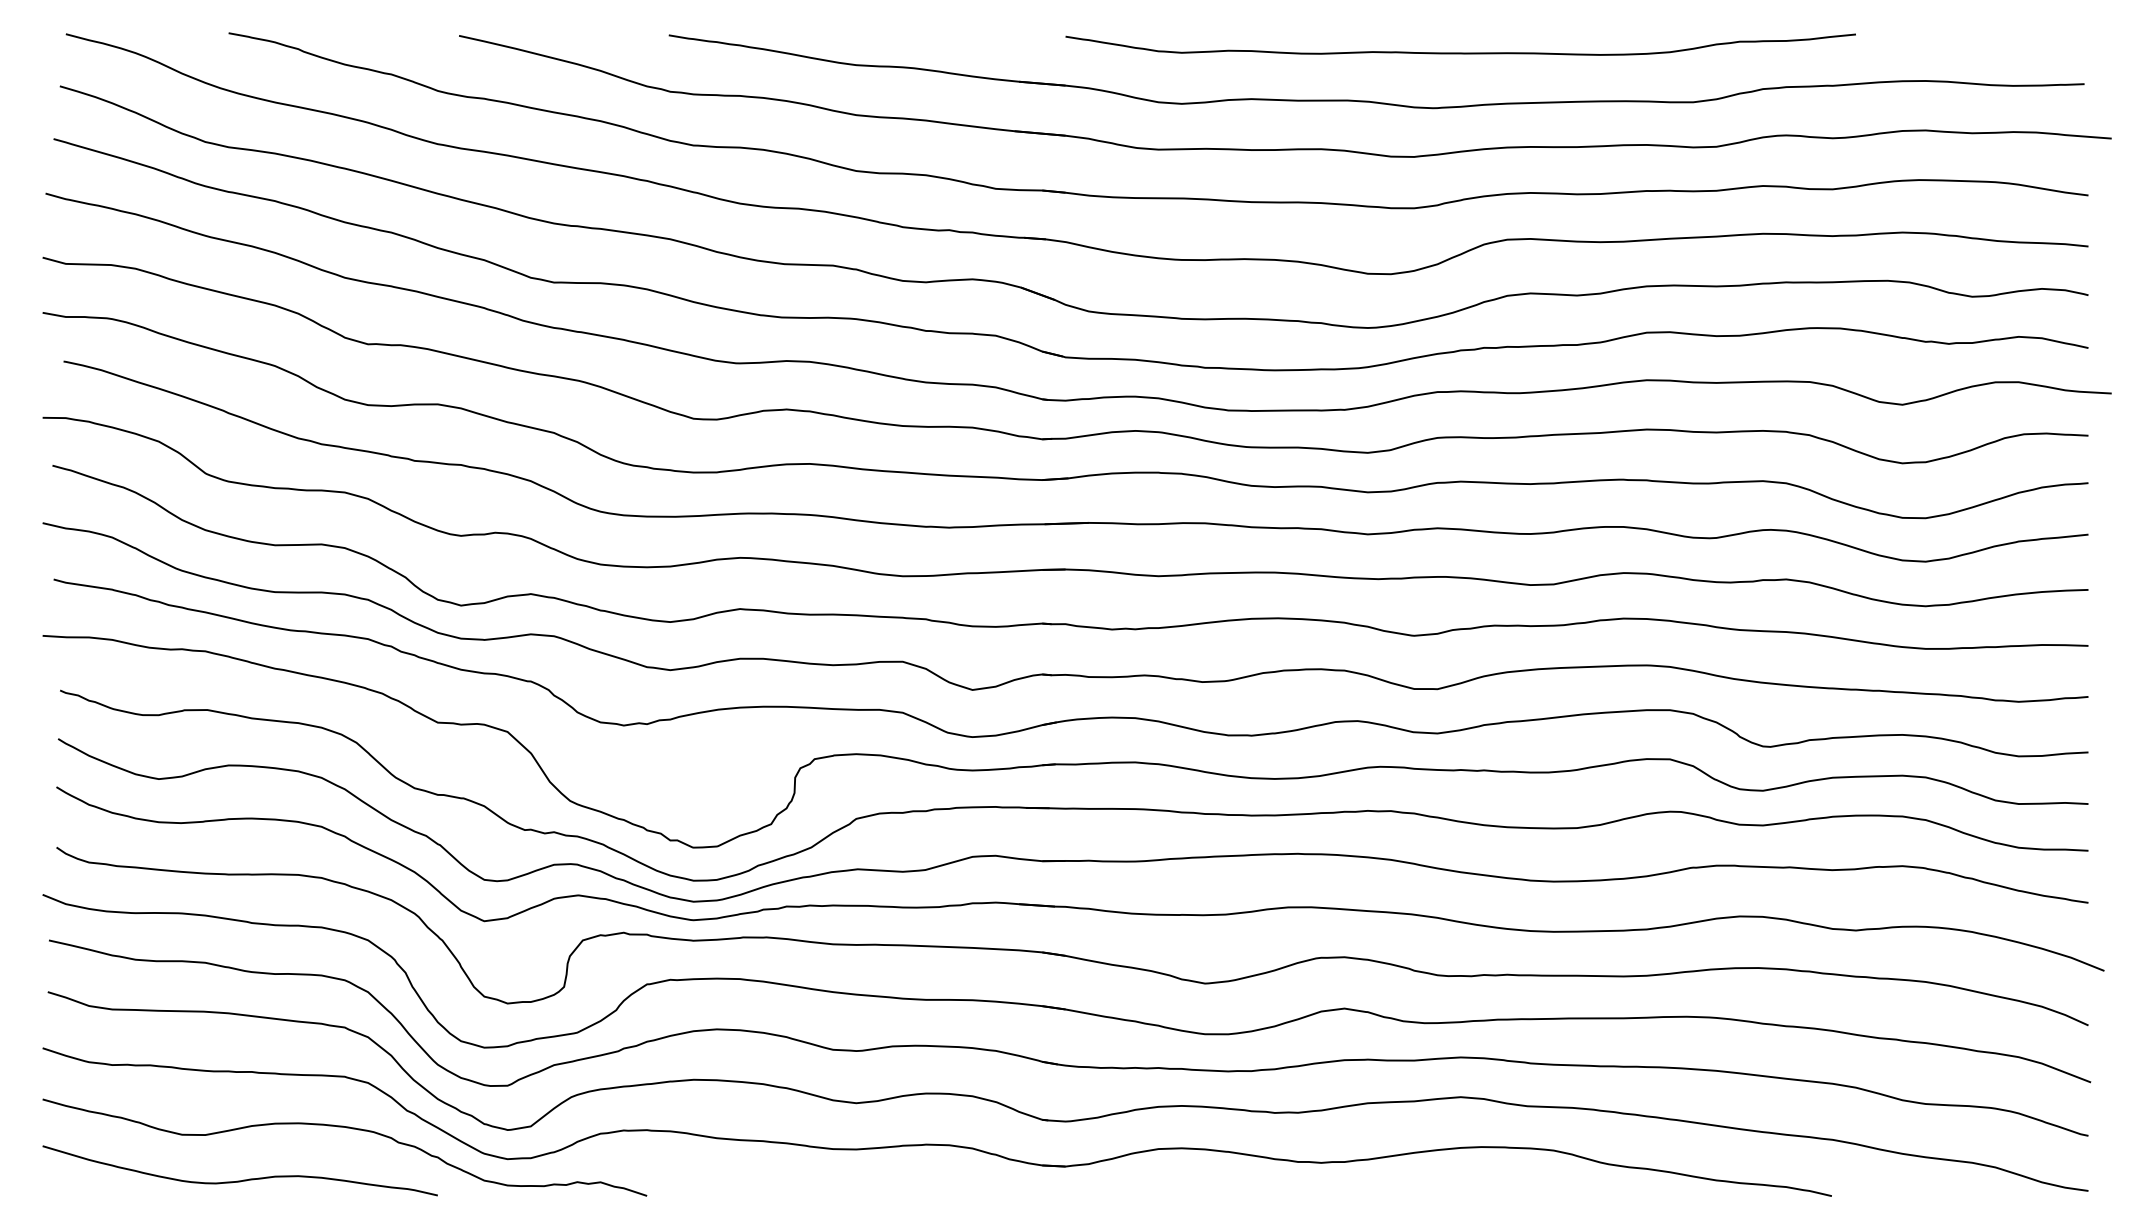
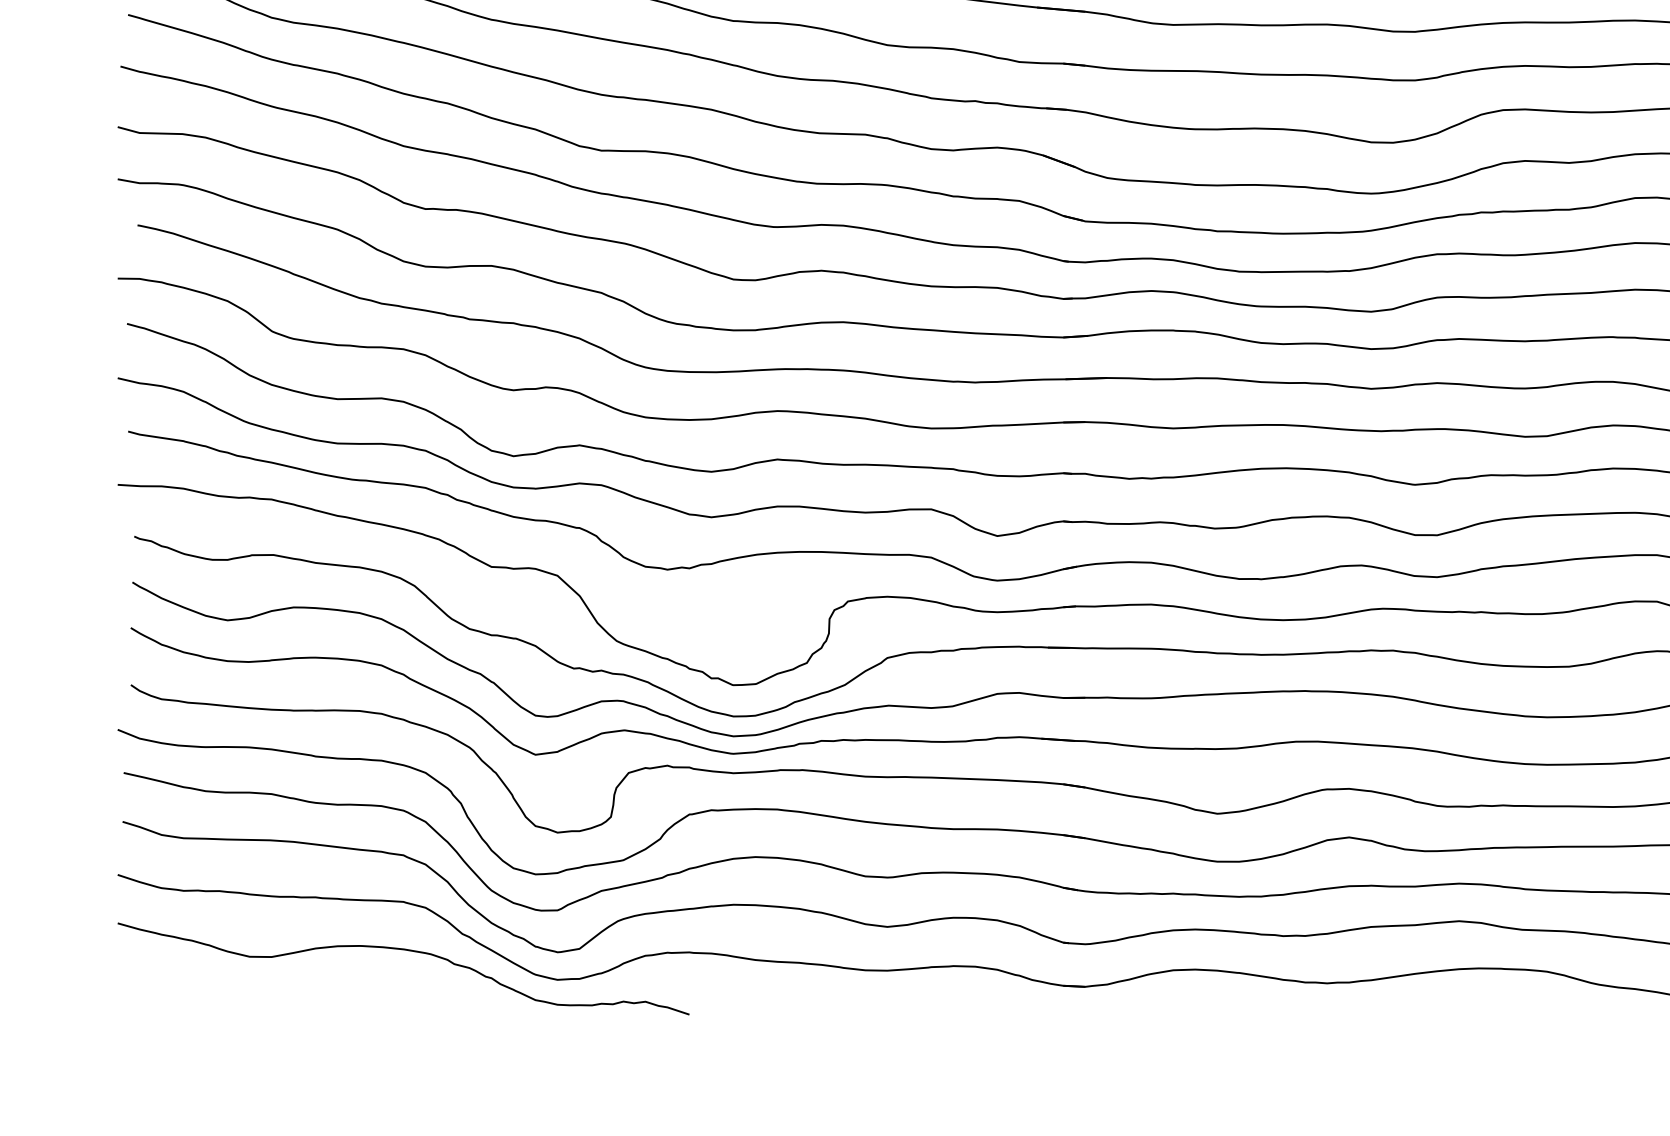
curve: (243, 1179) -> (307, 999), removed

